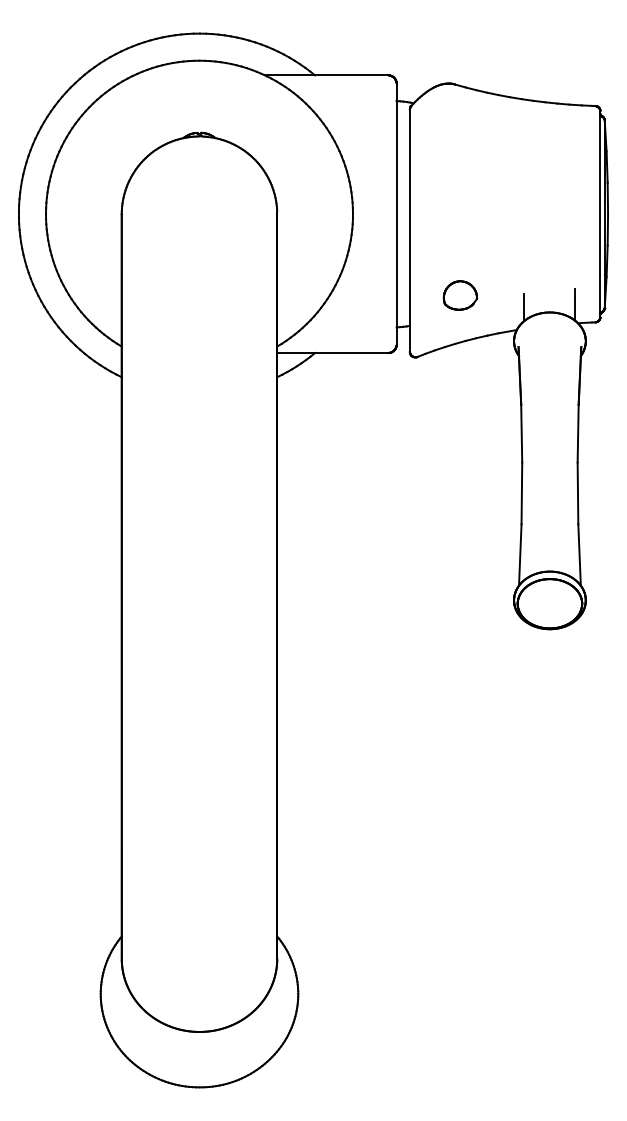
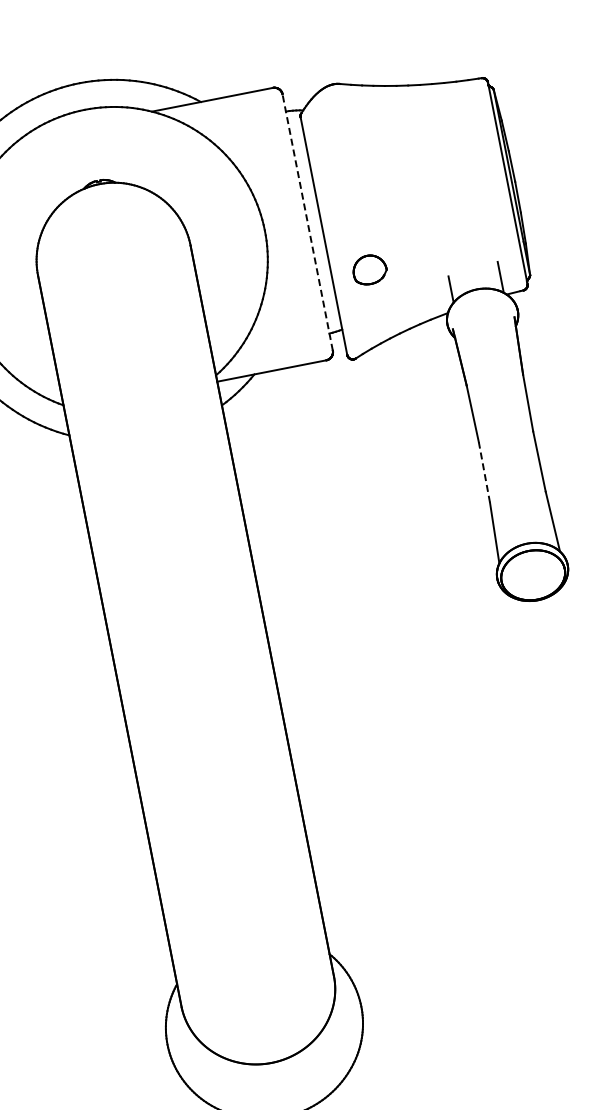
line: (396, 214) -> (307, 222), solid -> dashed
part: (460, 295) -> (369, 269), moved
line: (521, 493) -> (484, 472), solid -> dashed

